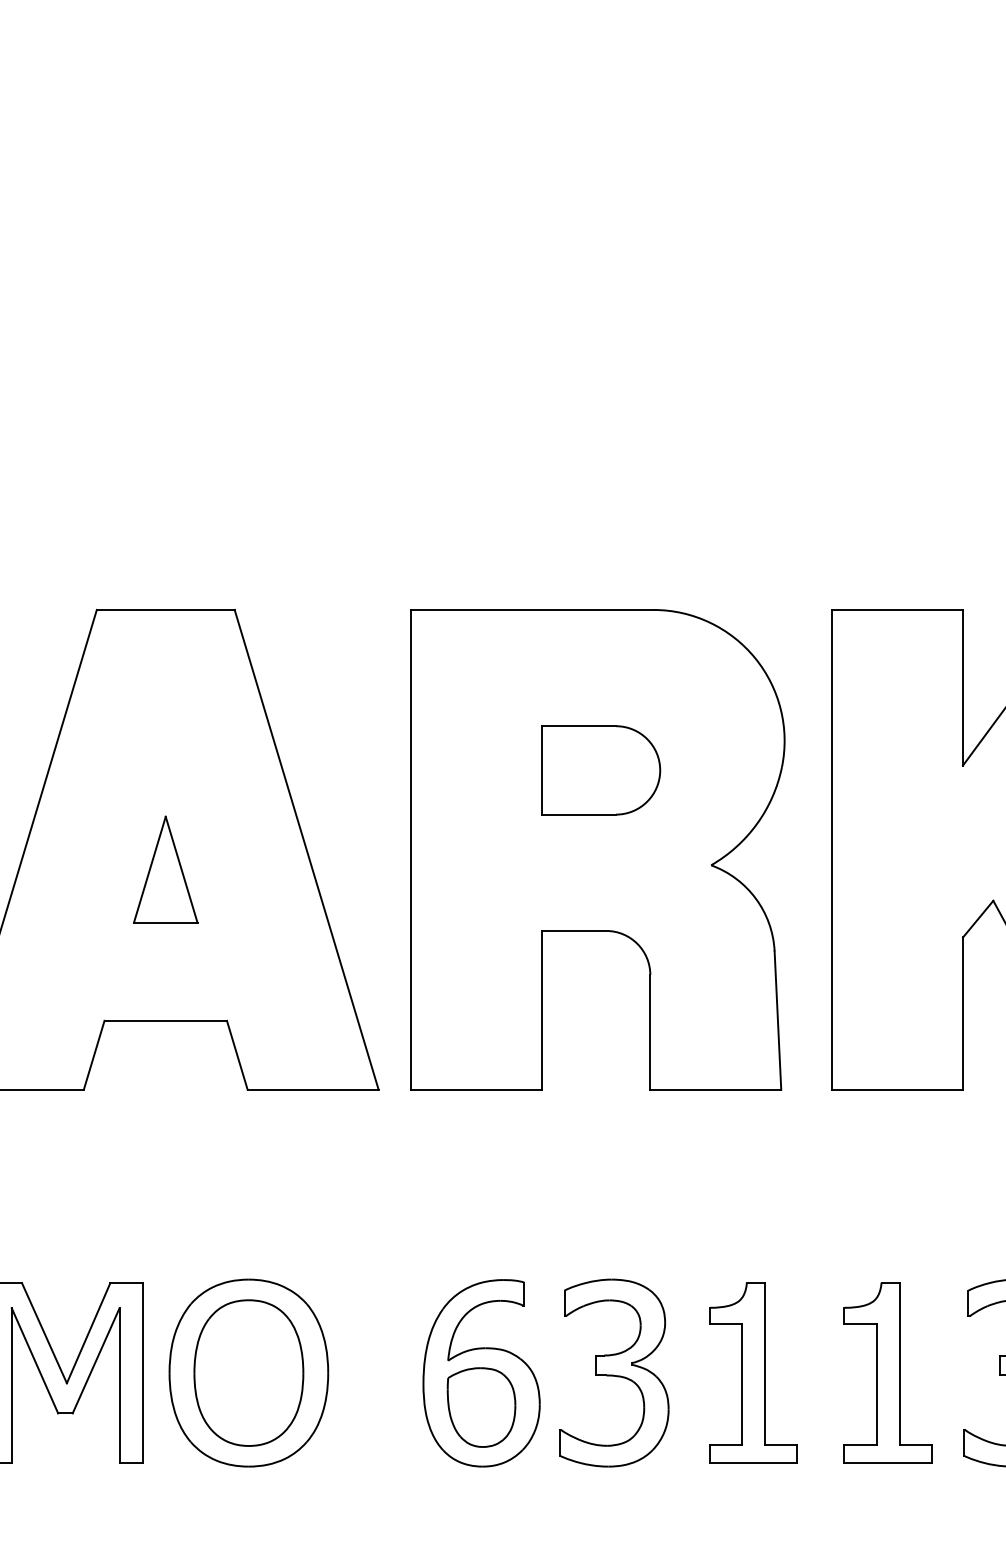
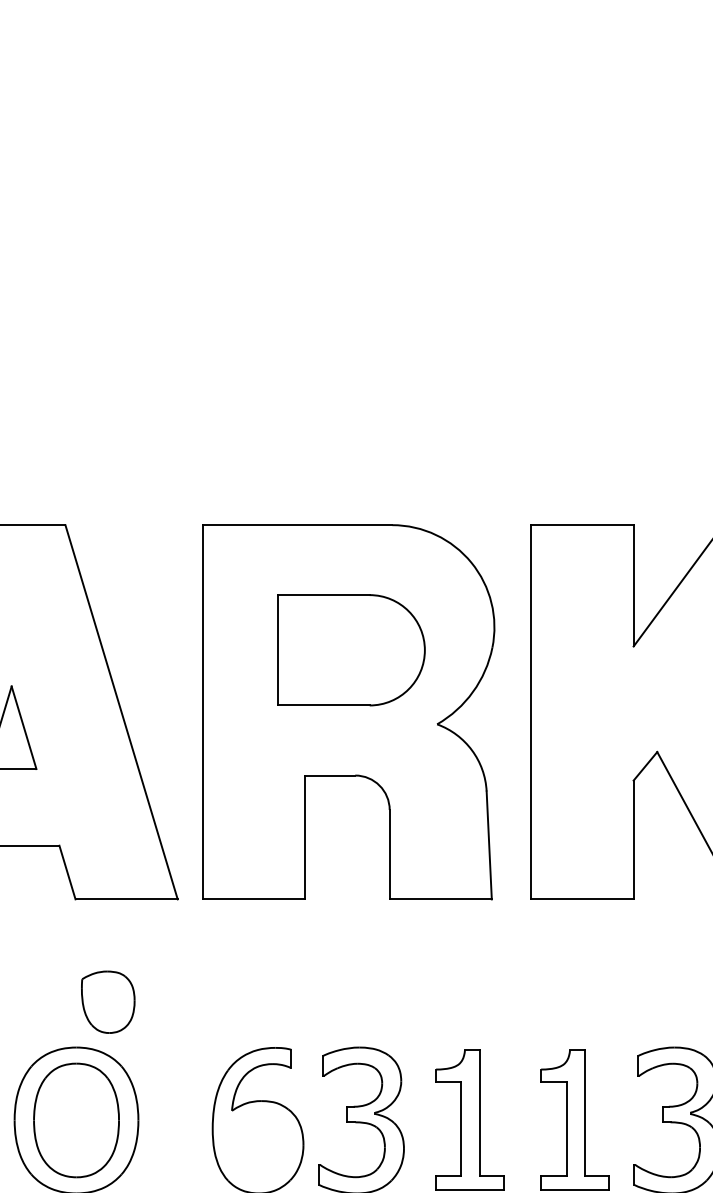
part: (601, 770) -> (351, 650), size x1.6
part: (481, 1407) -> (108, 1002), moved

